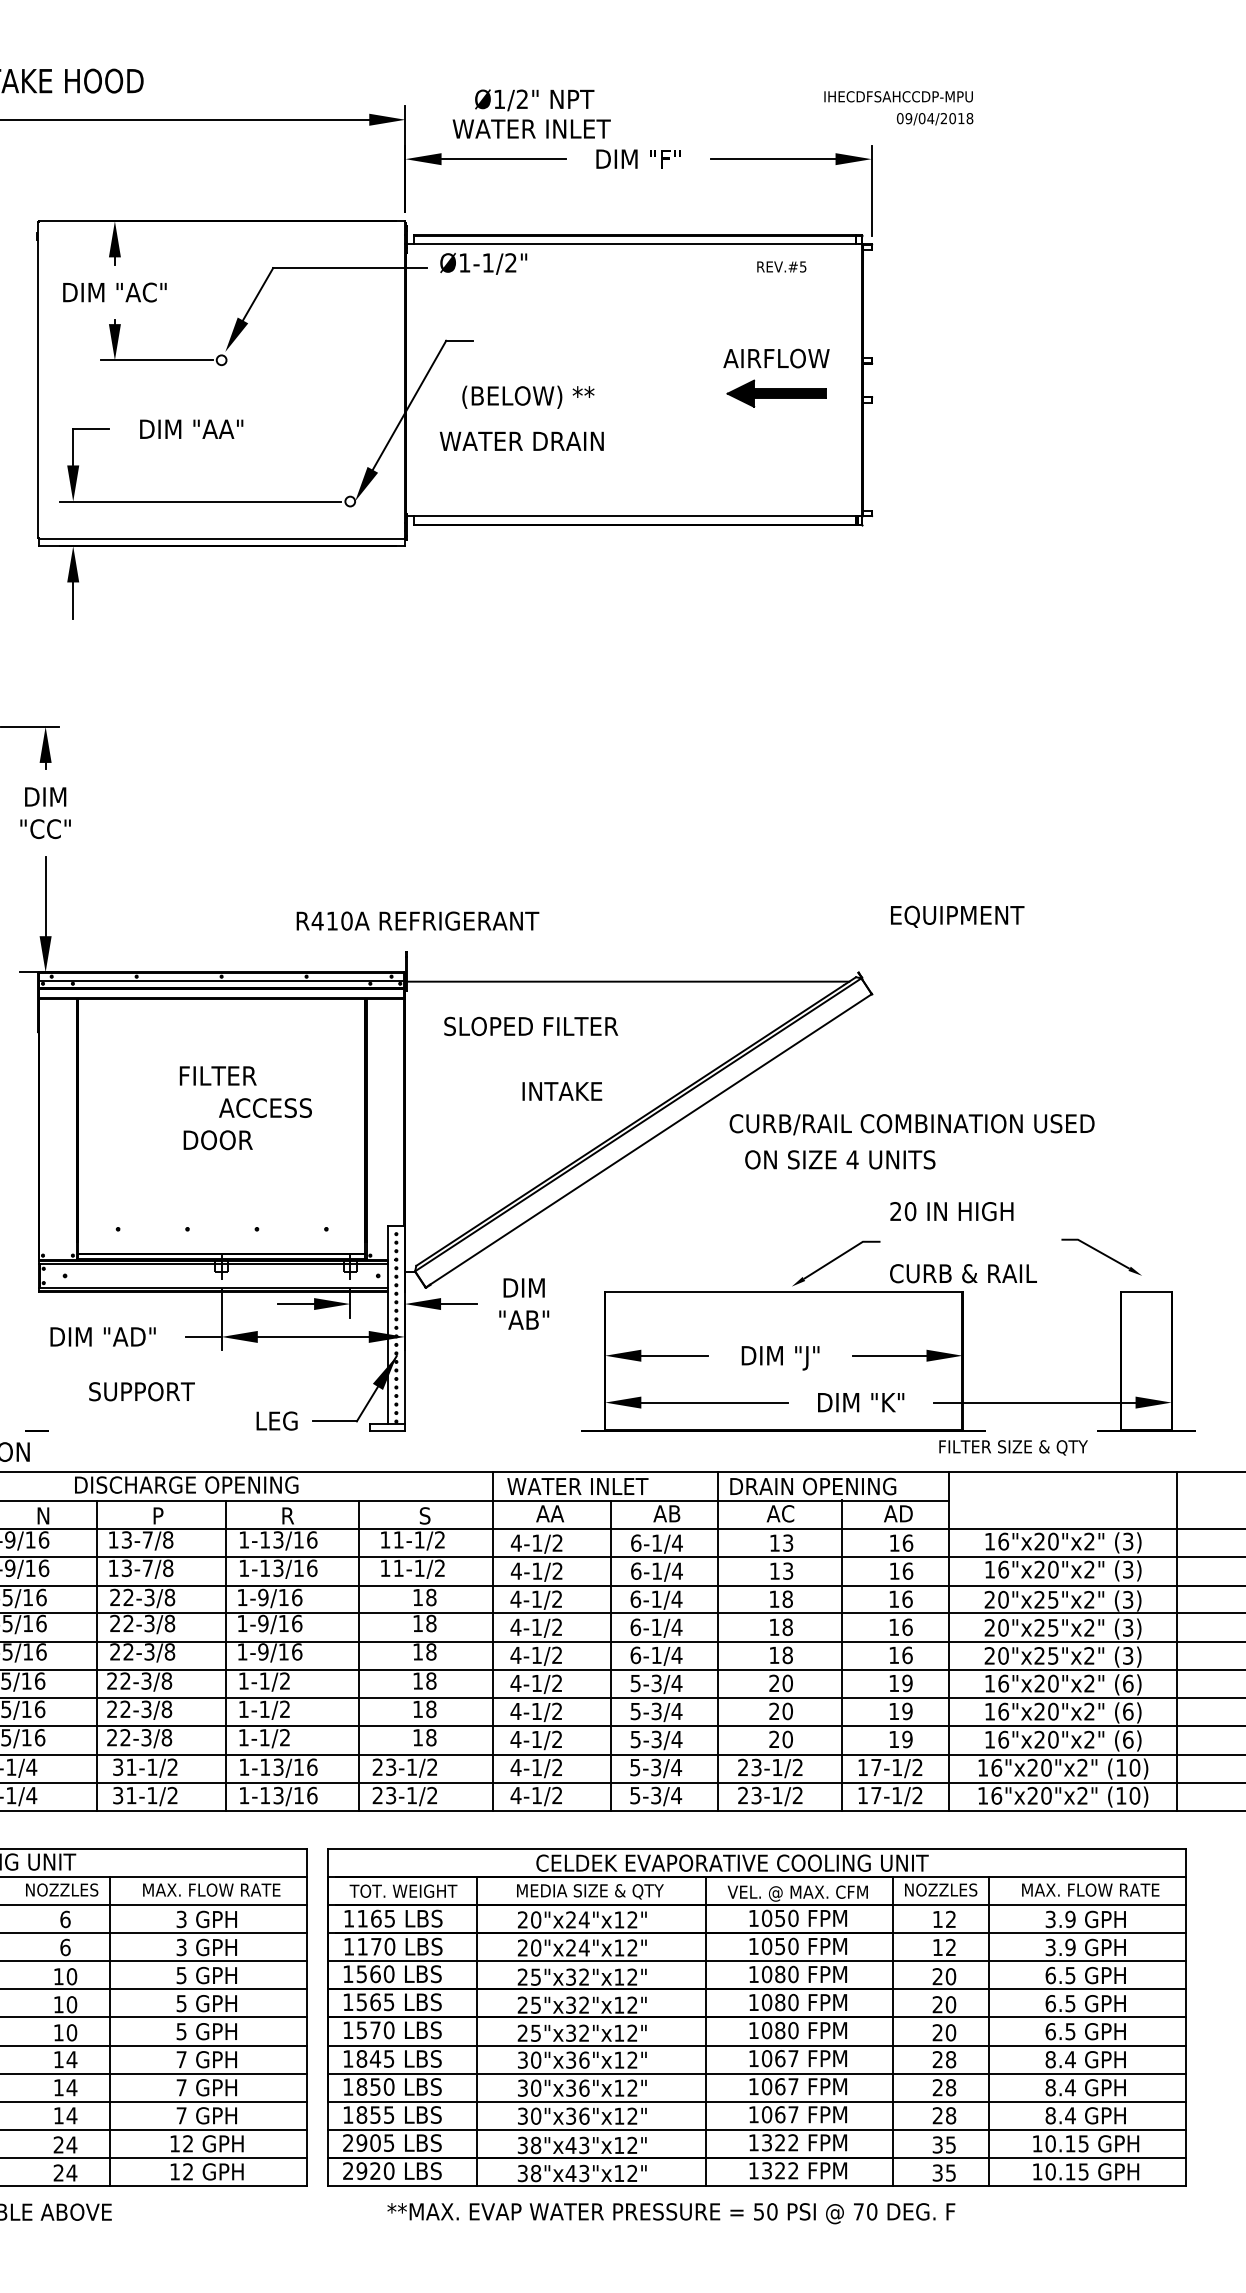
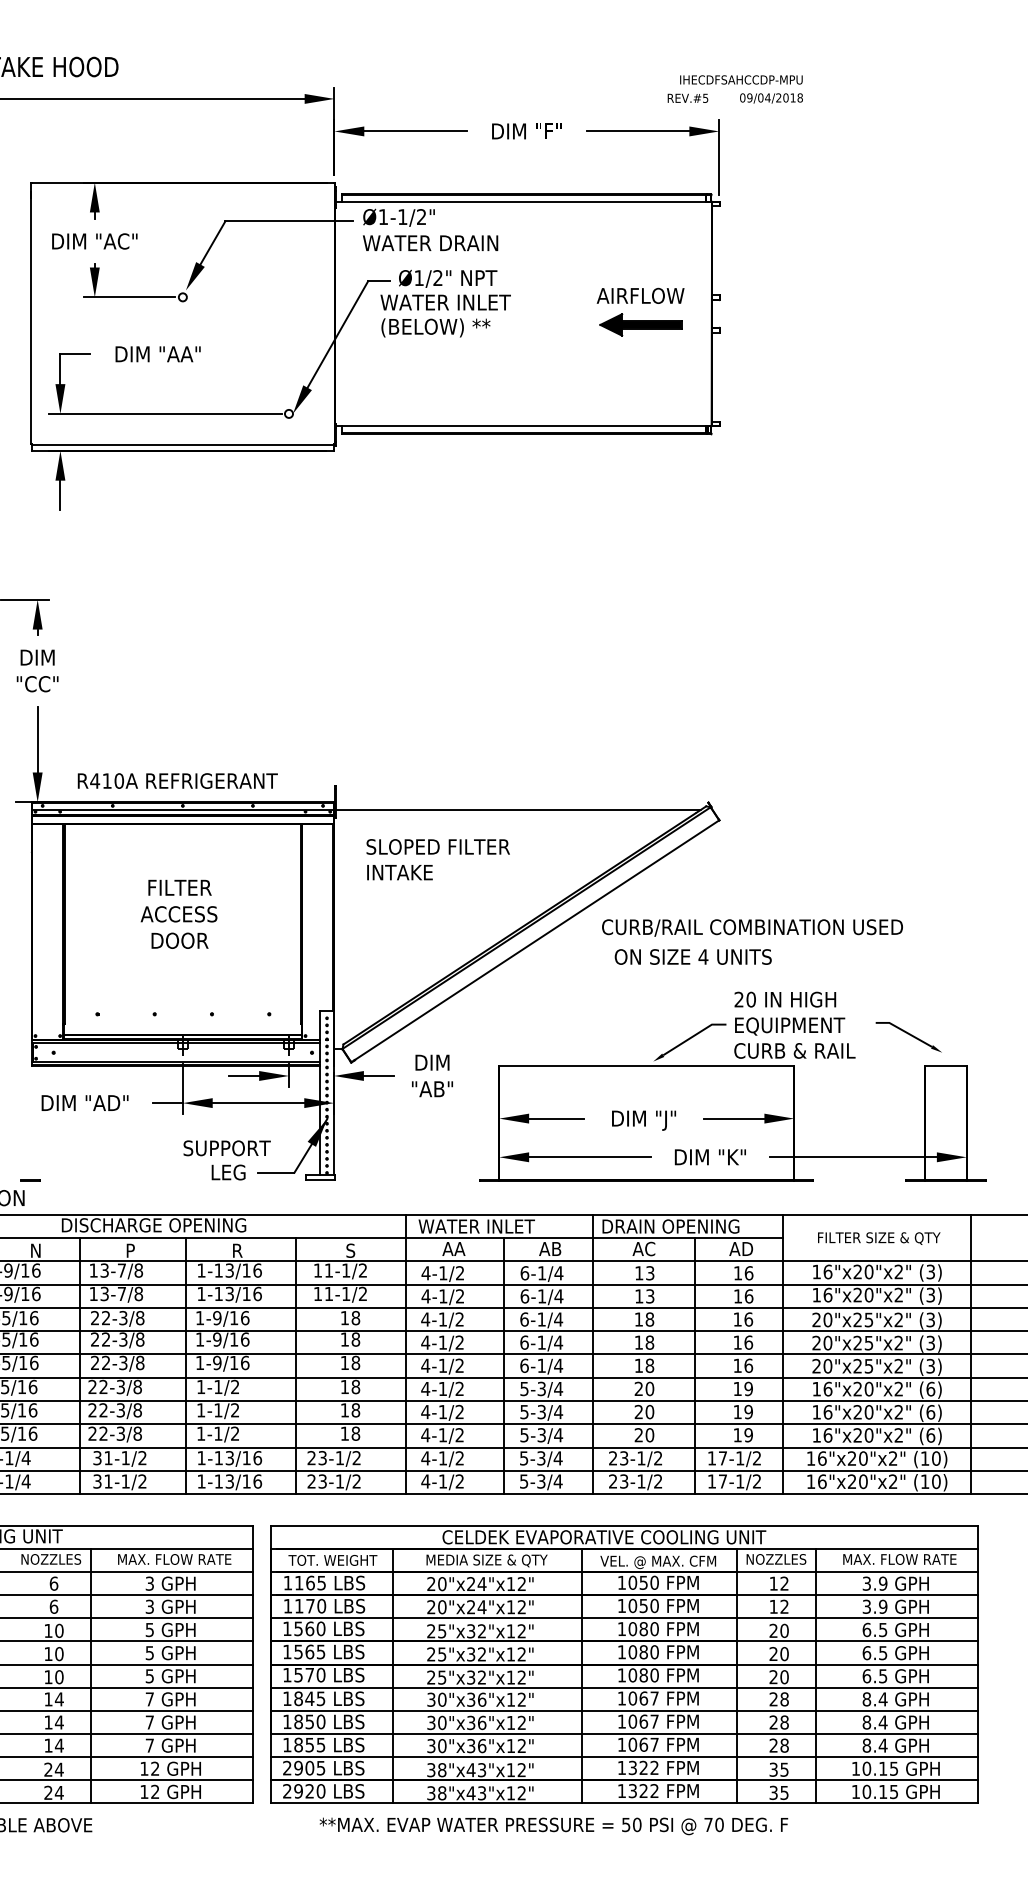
text: (531, 113) -> (445, 289), moved
text: (781, 265) -> (687, 97), moved
text: (521, 440) -> (430, 242), moved
text: (958, 916) -> (790, 1026), moved
text: (417, 920) -> (177, 780), moved
text: (561, 1091) -> (399, 872), moved
text: (264, 1108) -> (178, 914), moved
text: (141, 1391) -> (226, 1148), moved
text: (1013, 1447) -> (879, 1238), moved

